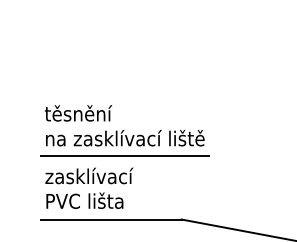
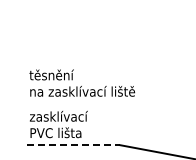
line: (125, 156) -> (82, 103), removed
line: (111, 220) -> (73, 145), solid -> dashed

